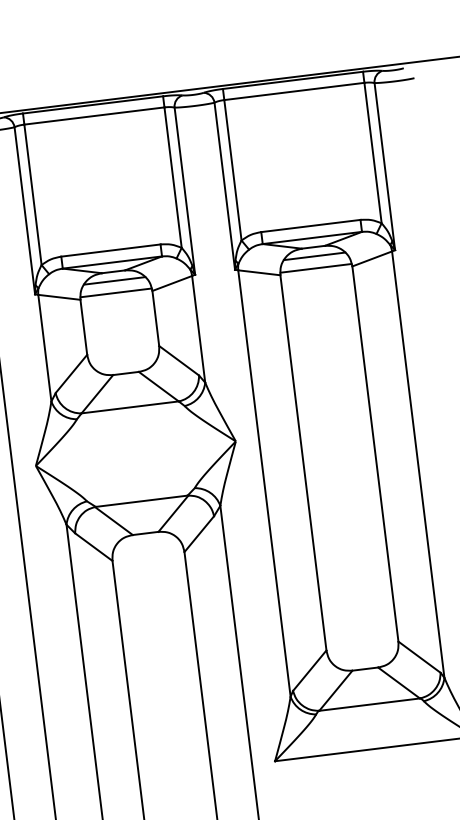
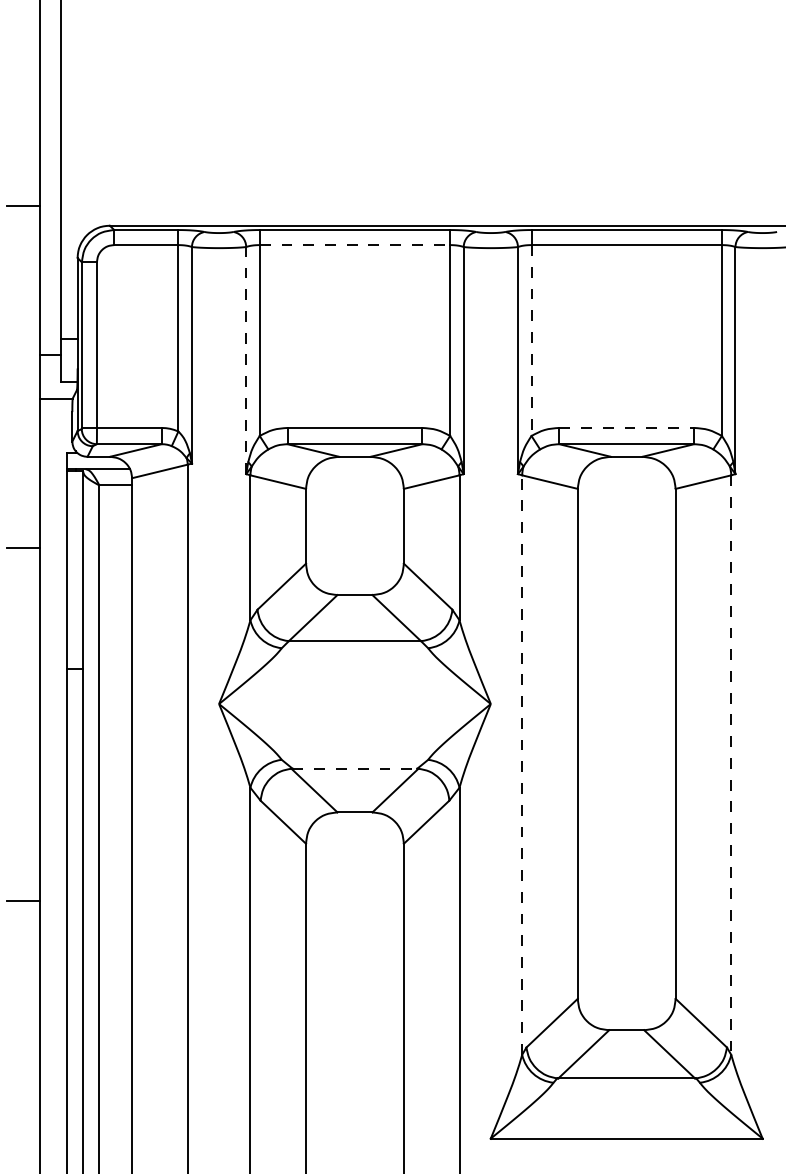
line: (94, 116) -> (355, 245), solid -> dashed
line: (233, 171) -> (531, 341), solid -> dashed
line: (25, 210) -> (246, 360), solid -> dashed
line: (311, 225) -> (627, 427), solid -> dashed
line: (314, 256) -> (626, 469), removed
line: (315, 268) -> (626, 485), removed
line: (114, 281) -> (354, 469), removed
line: (115, 292) -> (354, 485), removed
line: (418, 464) -> (731, 765), solid -> dashed
line: (264, 483) -> (522, 765), solid -> dashed
line: (142, 501) -> (355, 768), solid -> dashed

